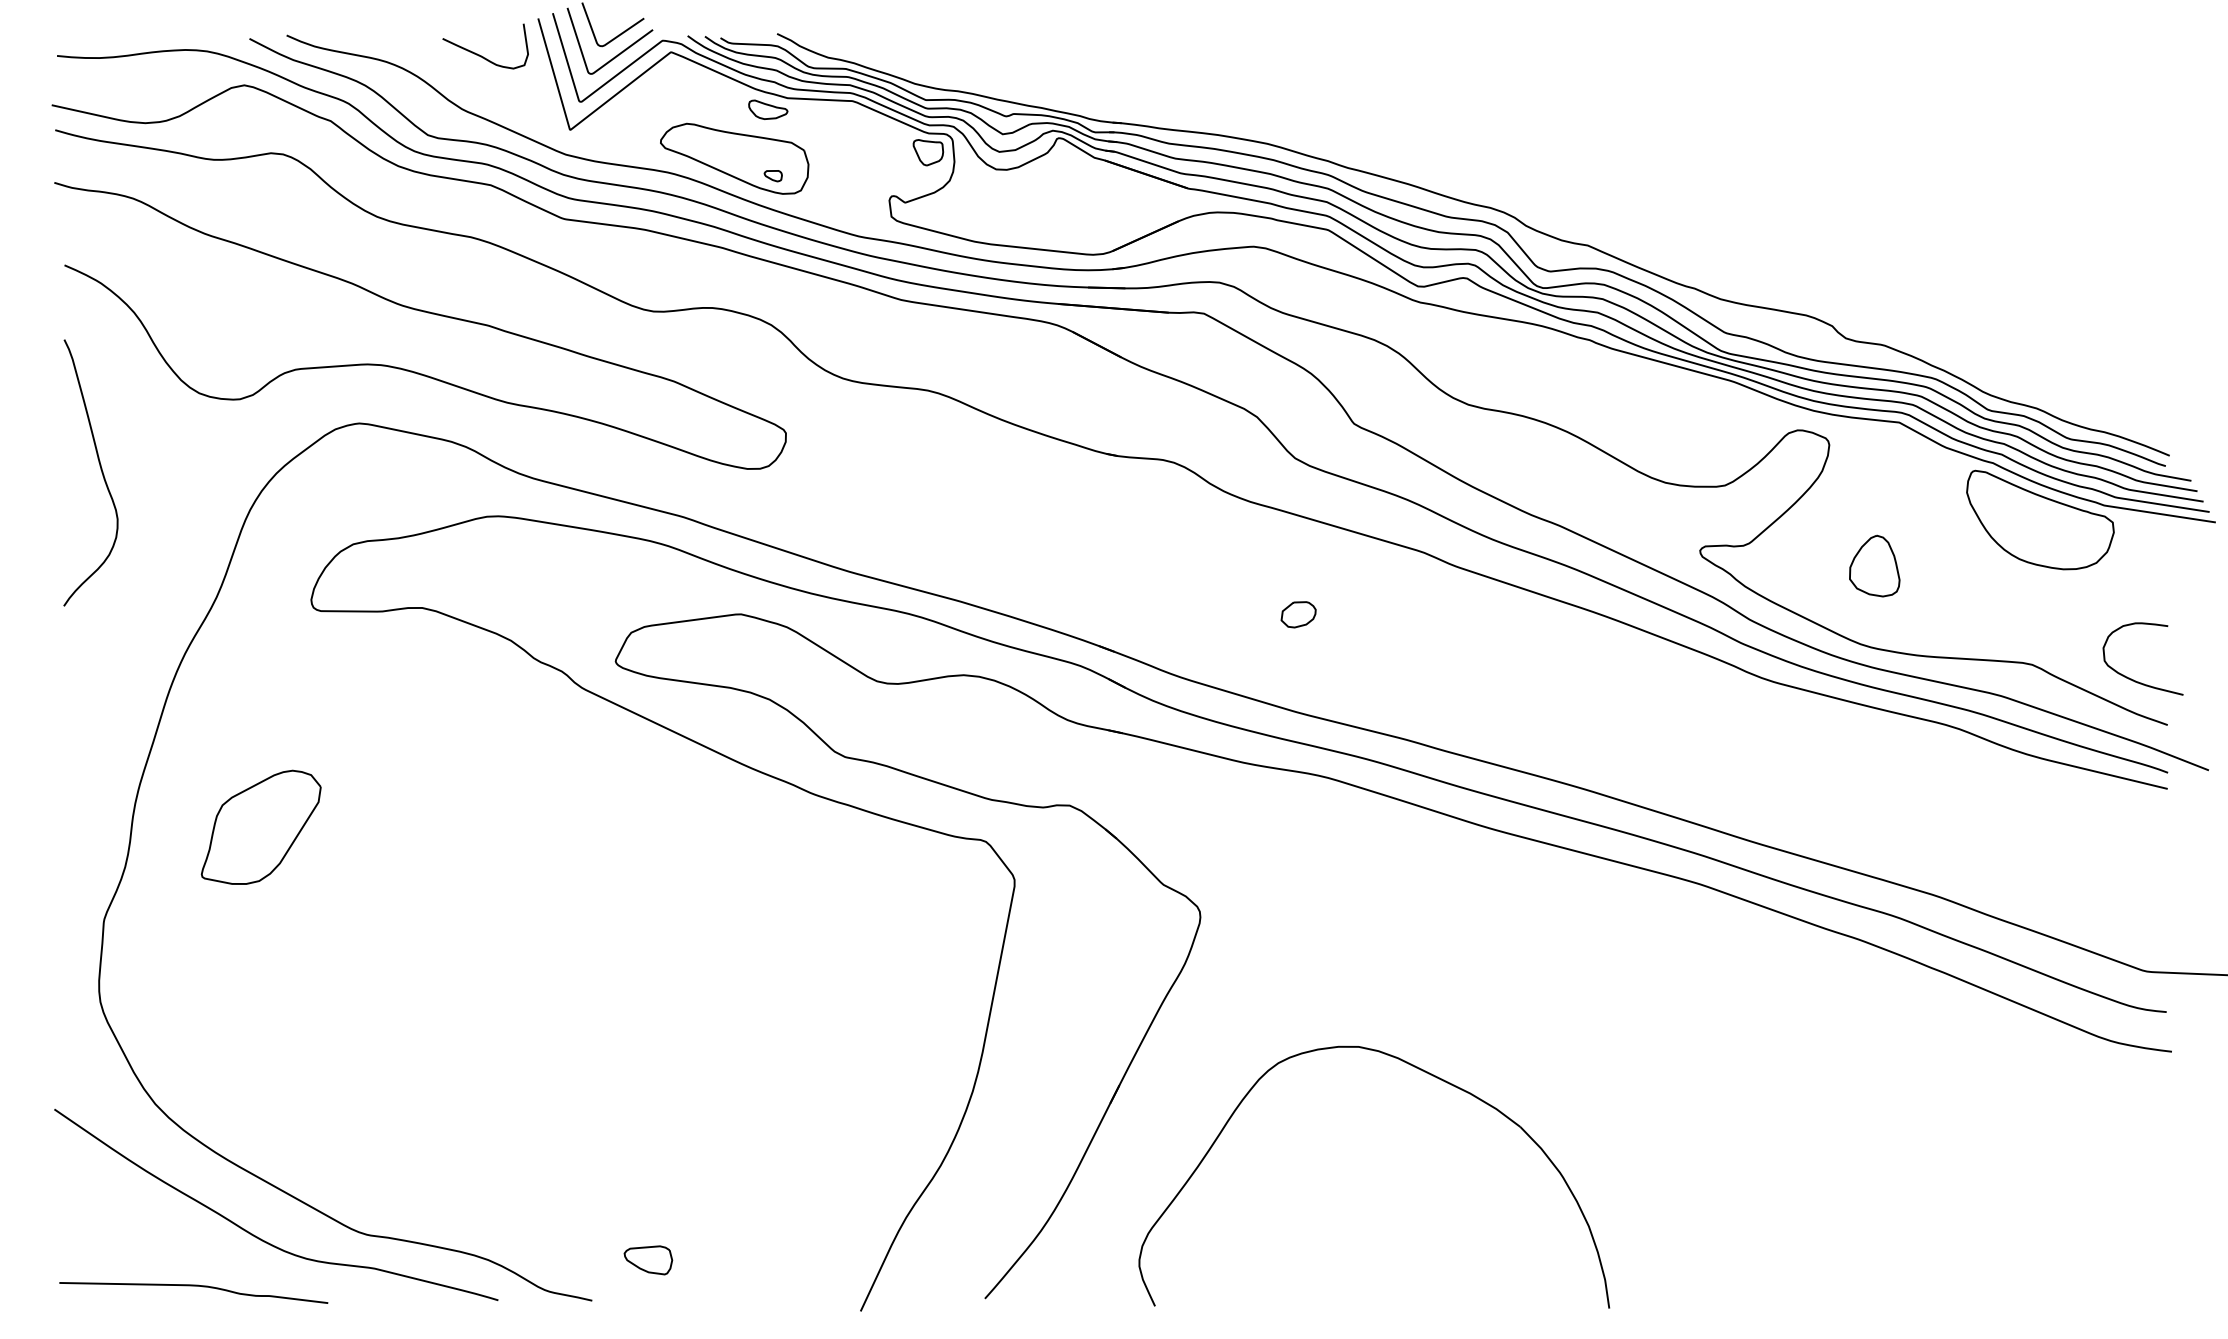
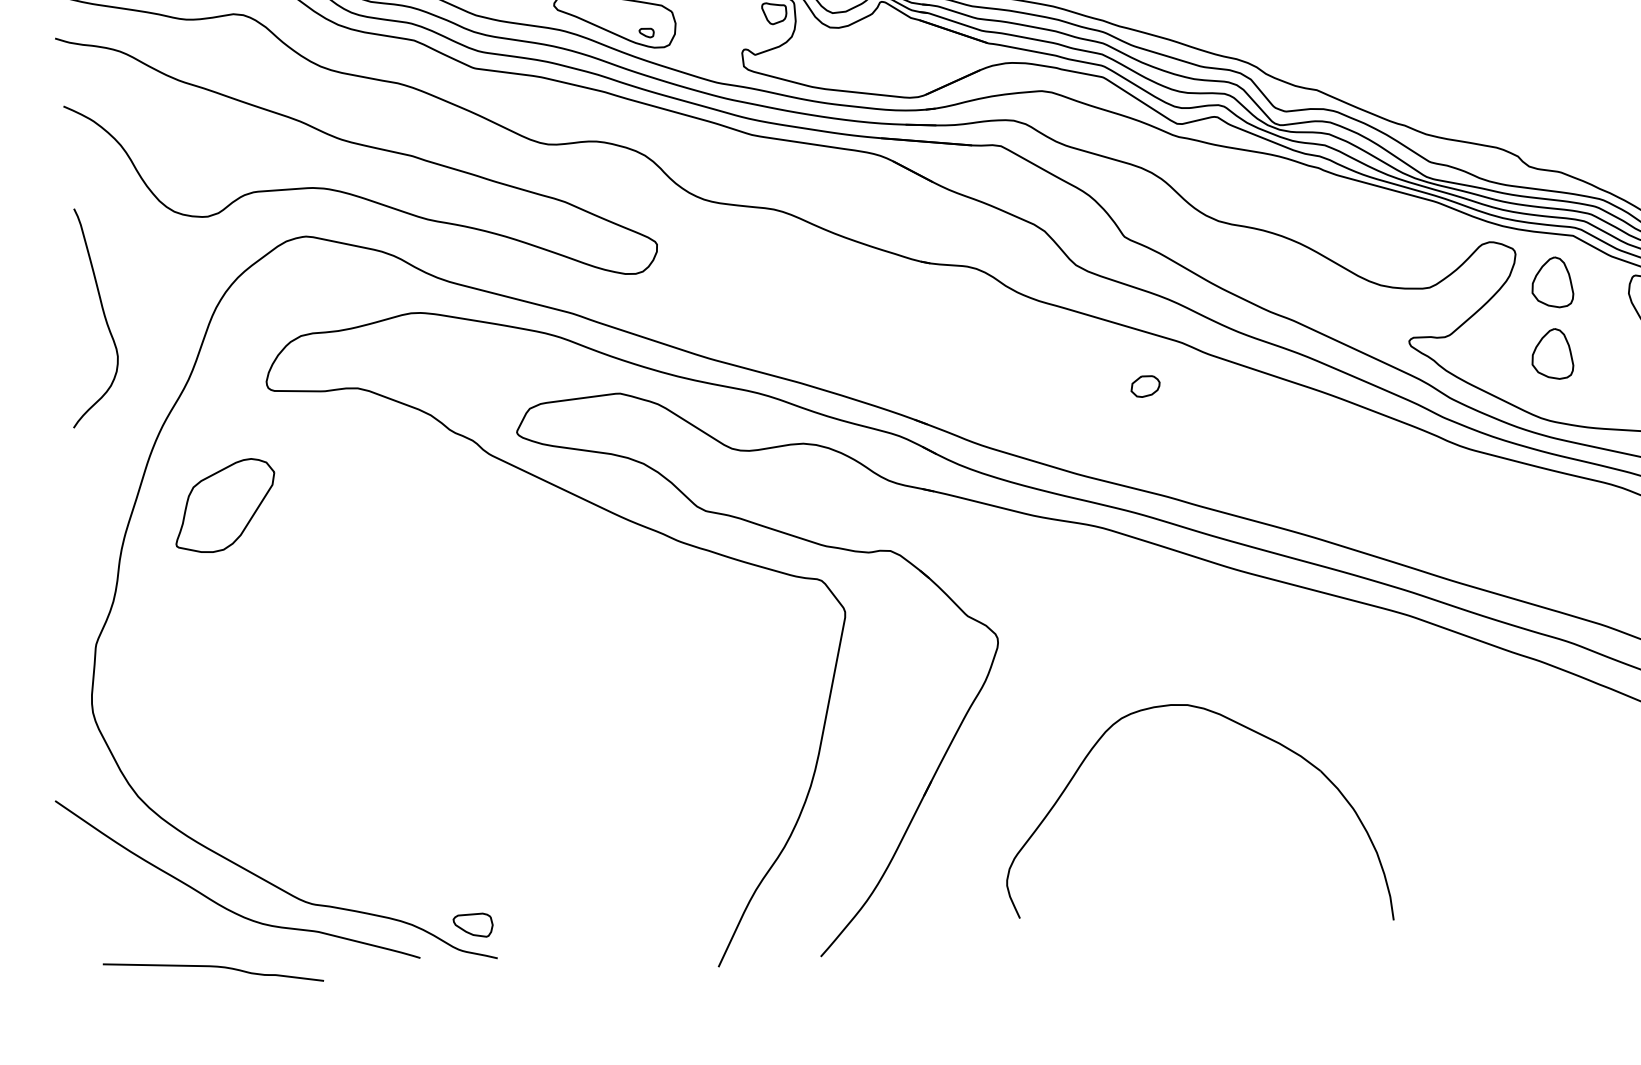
curve: (100, 469) -> (103, 315), moved
part: (1874, 478) -> (1552, 281), added
part: (1298, 614) -> (1145, 386), moved
part: (260, 826) -> (224, 504), moved
part: (1426, 1073) -> (1243, 726), moved
part: (648, 1260) -> (473, 925), moved
curve: (193, 1286) -> (213, 967), moved

